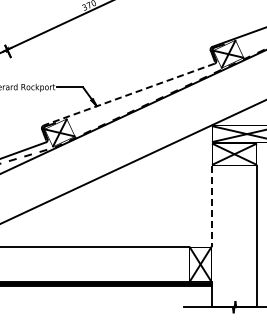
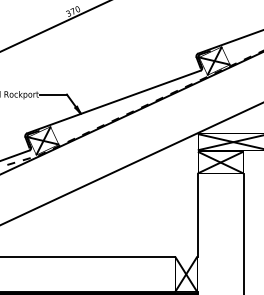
line: (129, 94) -> (114, 101), dashed -> solid
line: (211, 206) -> (197, 215), dashed -> solid

